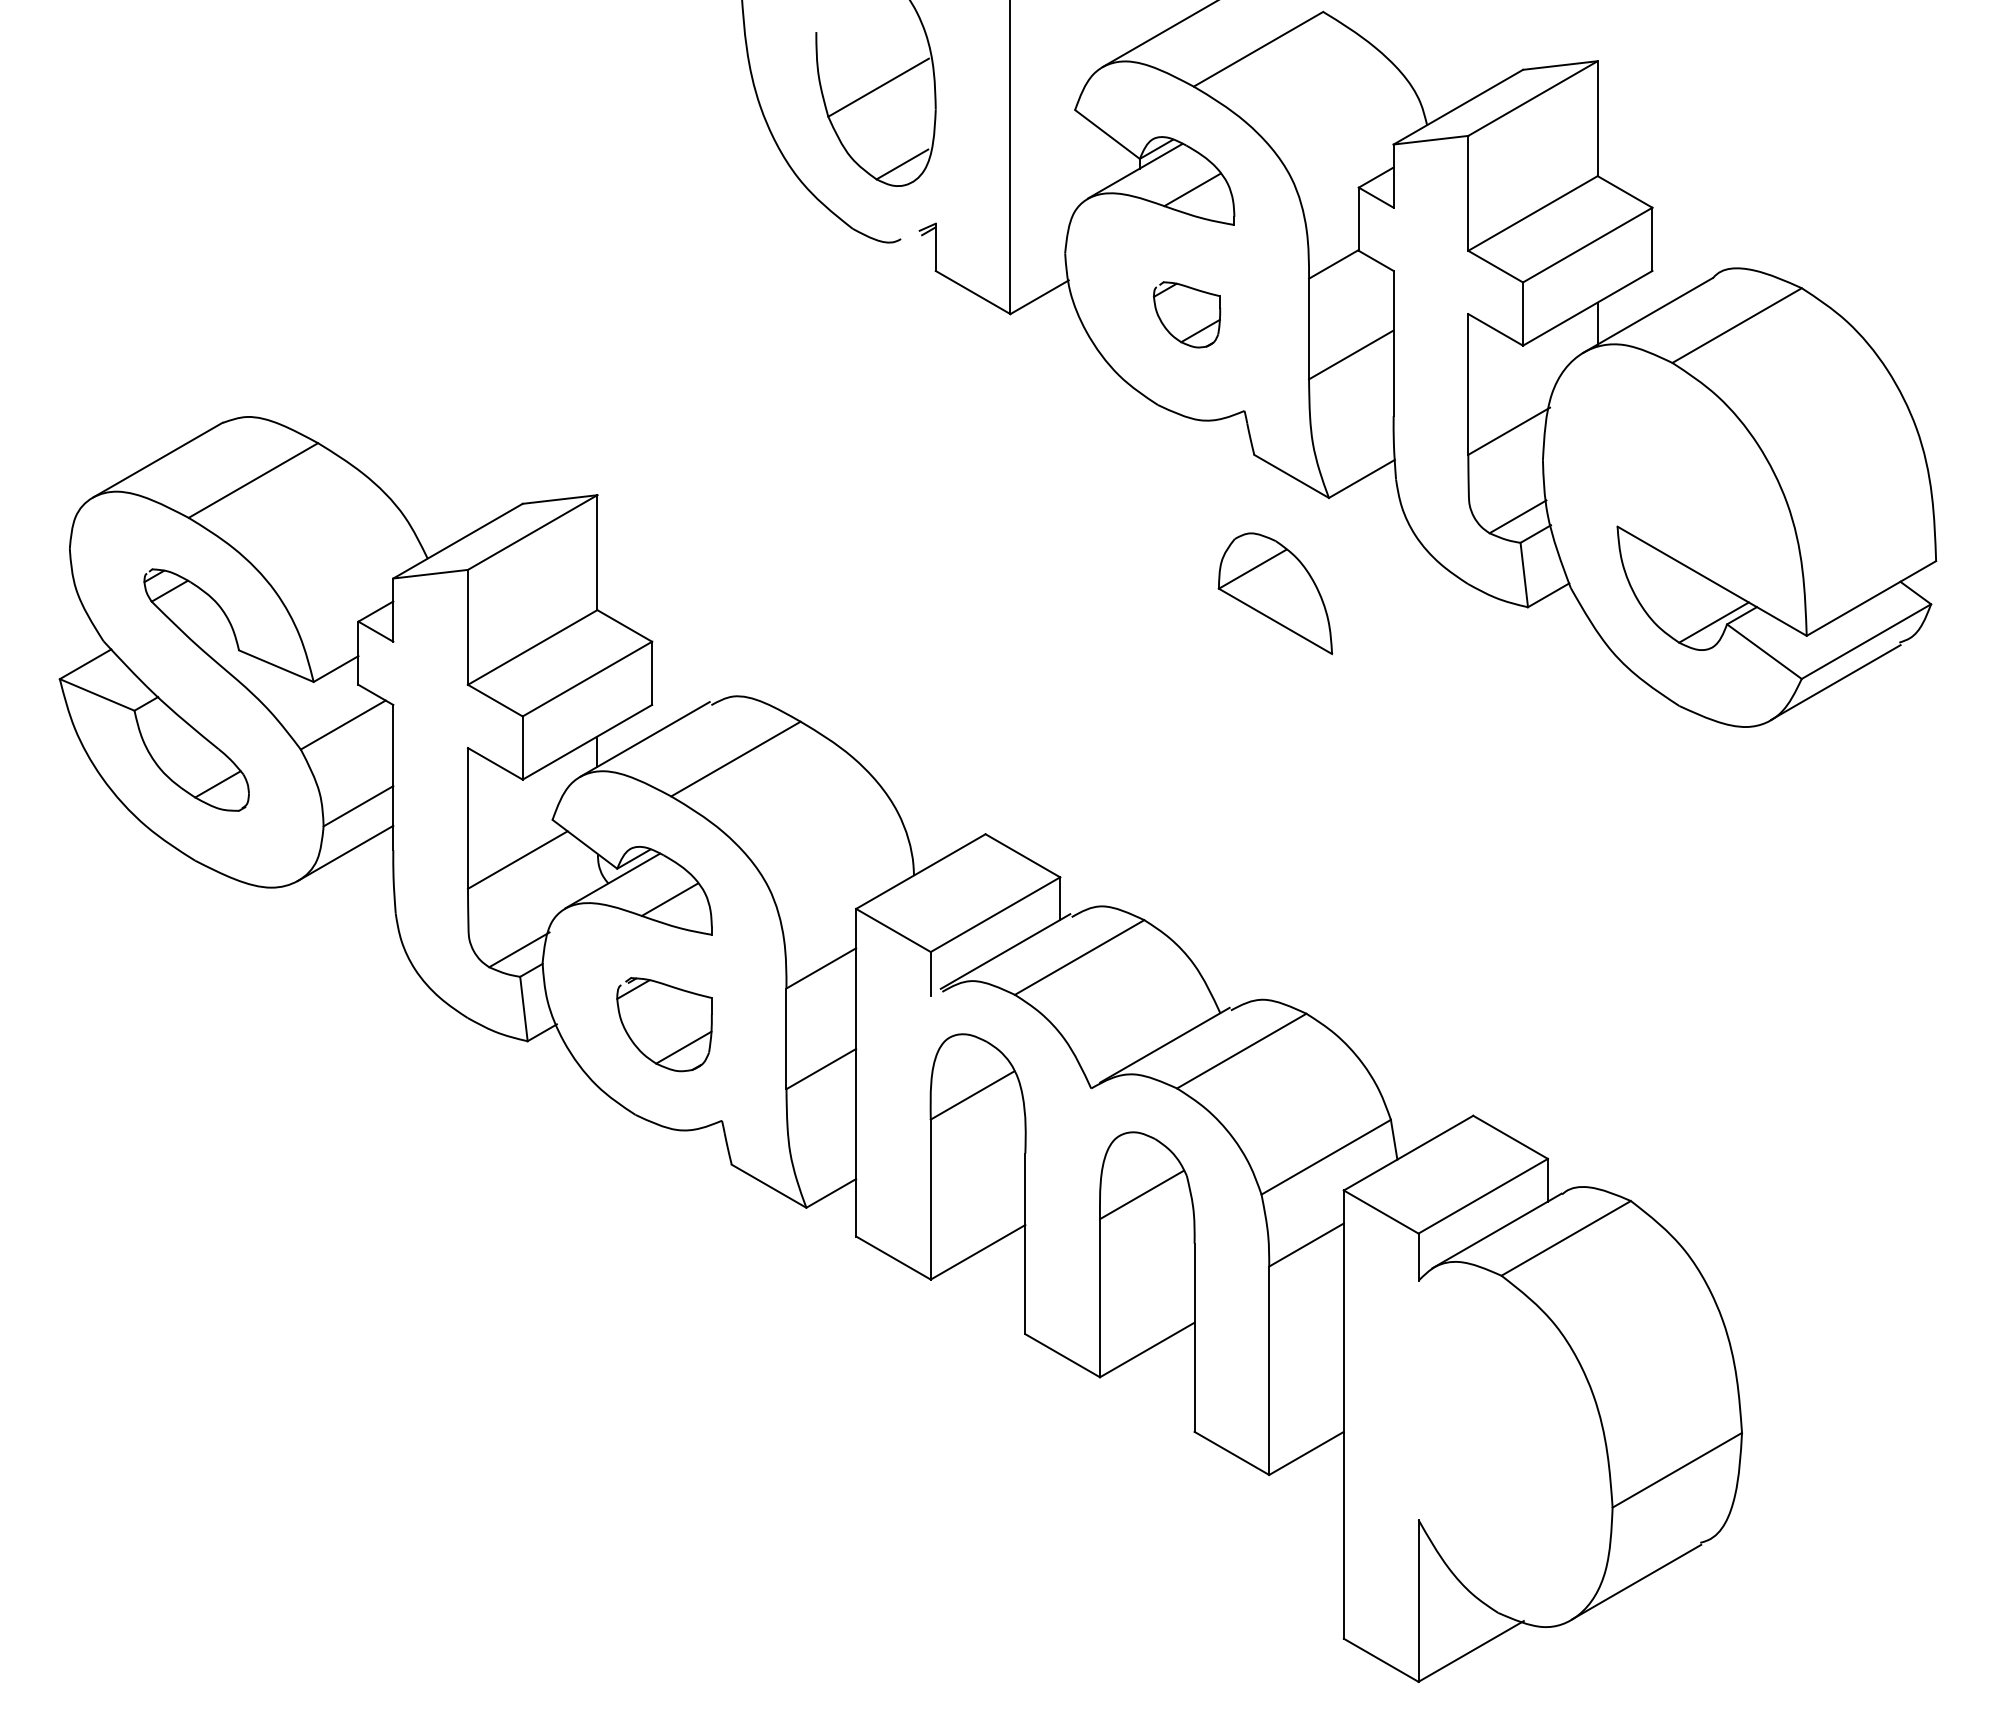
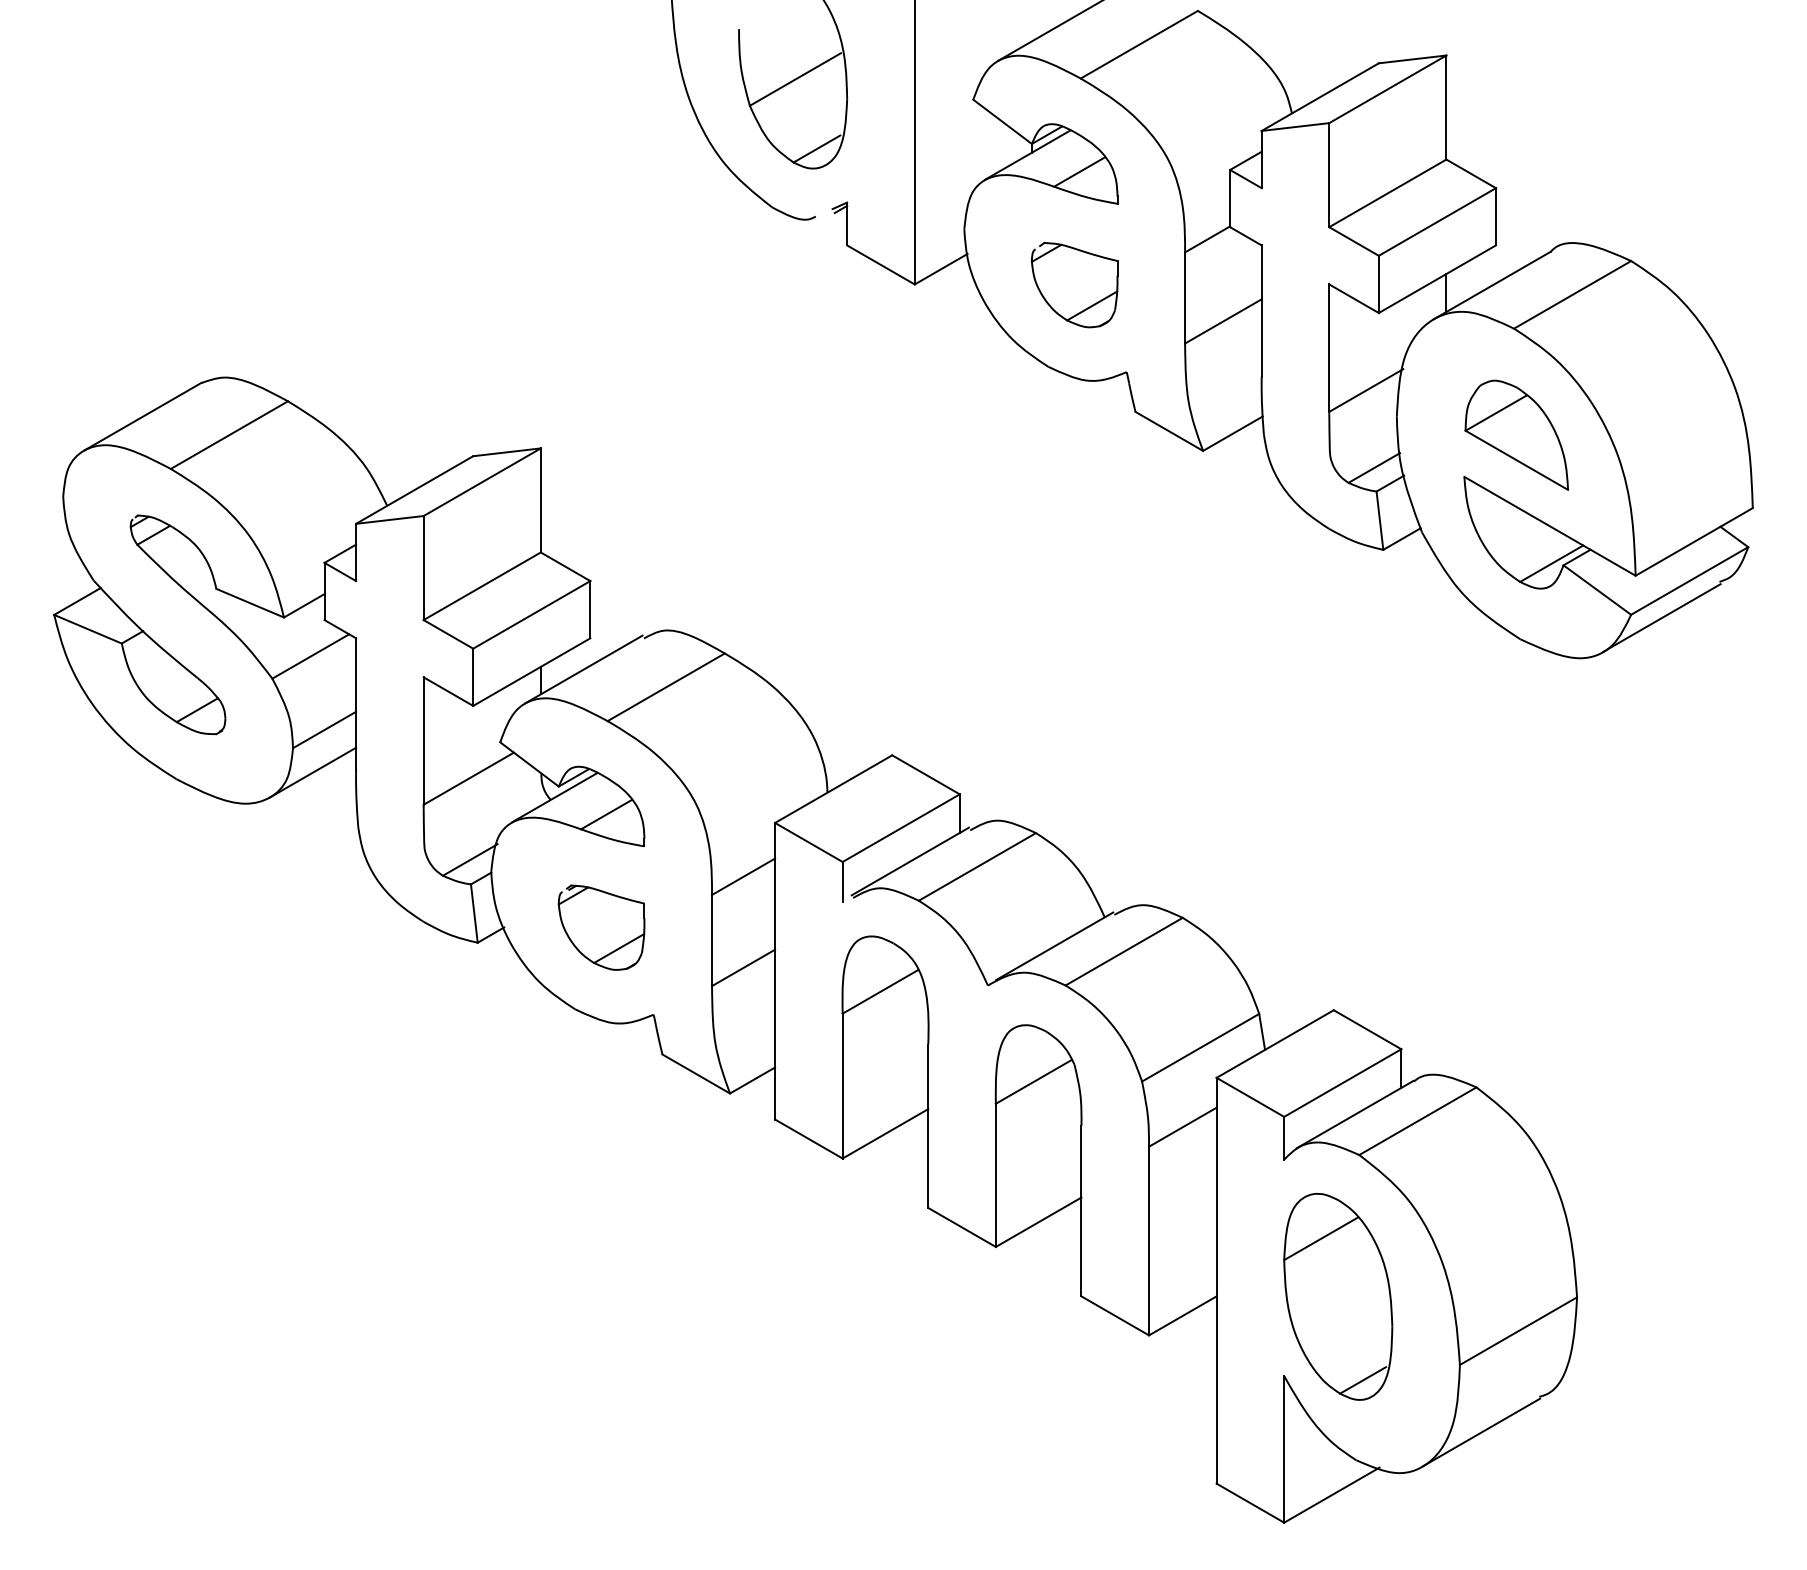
part: (1186, 314) -> (1074, 284), size x1.43
part: (1275, 593) -> (1516, 435), moved
part: (1477, 1432) -> (1337, 1296), added

